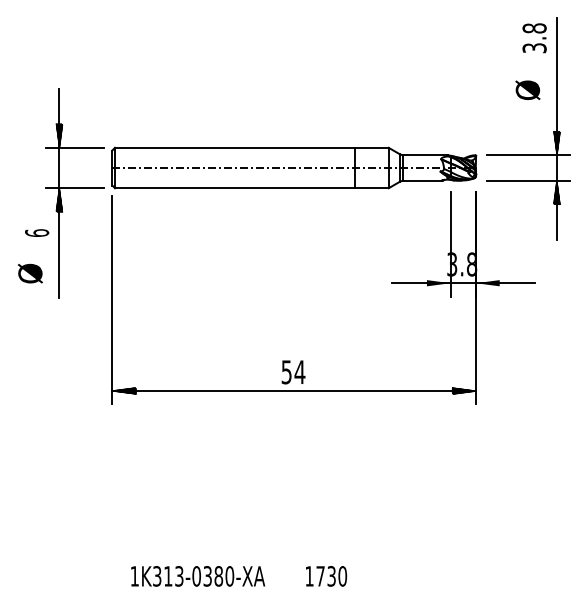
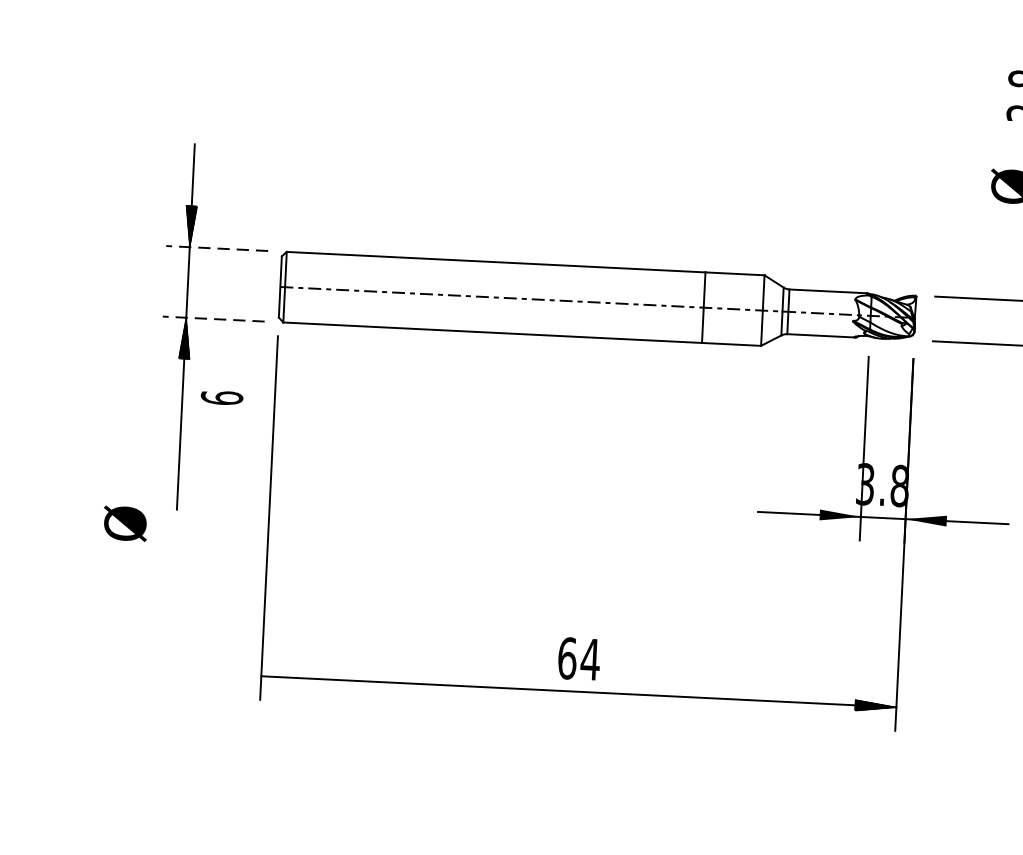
line: (74, 147) -> (216, 247), solid -> dashed
line: (74, 188) -> (212, 319), solid -> dashed
text: (37, 232) -> (222, 396), moved
text: (29, 273) -> (123, 523), moved
text: (286, 372) -> (566, 658), 54 -> 64
hatch: (123, 390) -> (280, 676), removed

